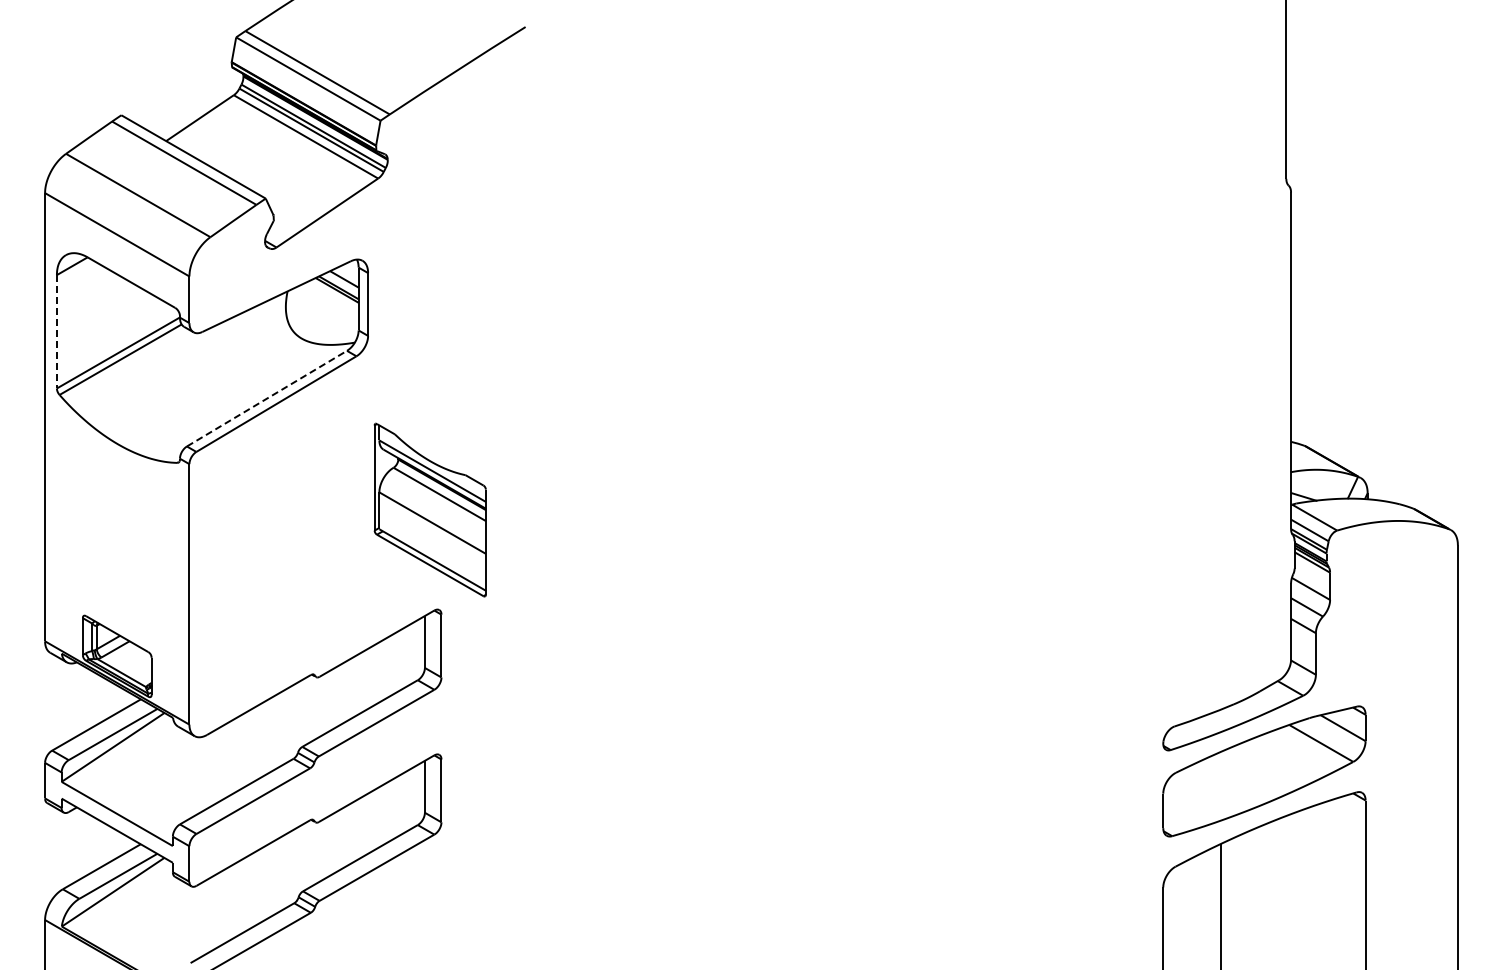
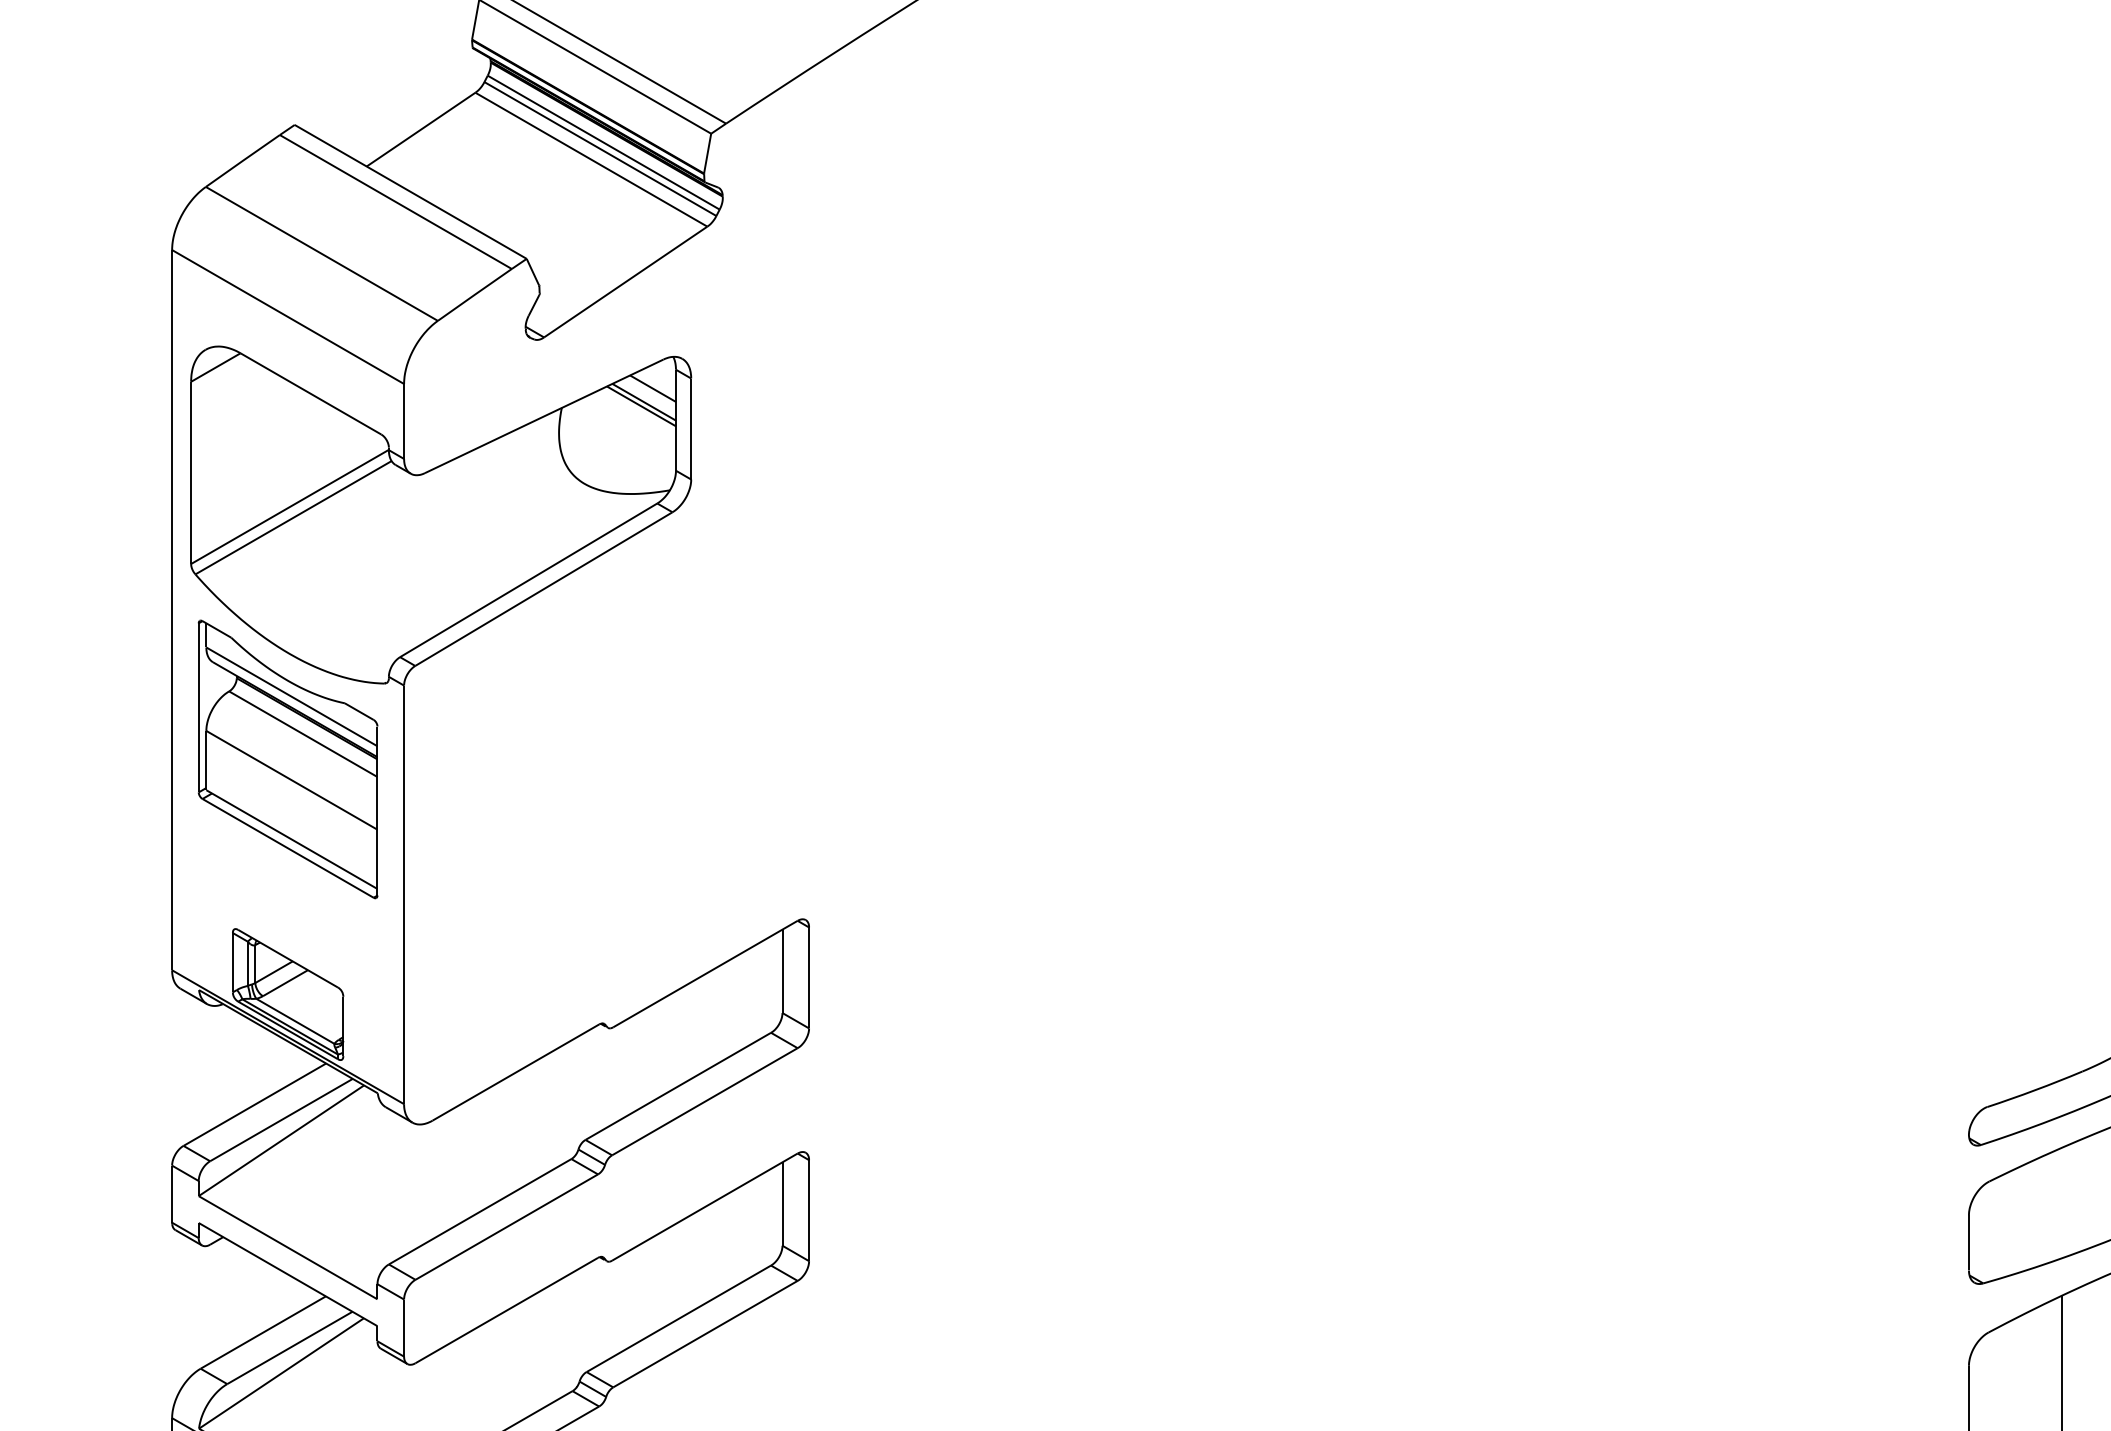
line: (56, 331) -> (190, 472), dashed -> solid
line: (267, 398) -> (529, 580), dashed -> solid
part: (429, 509) -> (286, 758), moved

